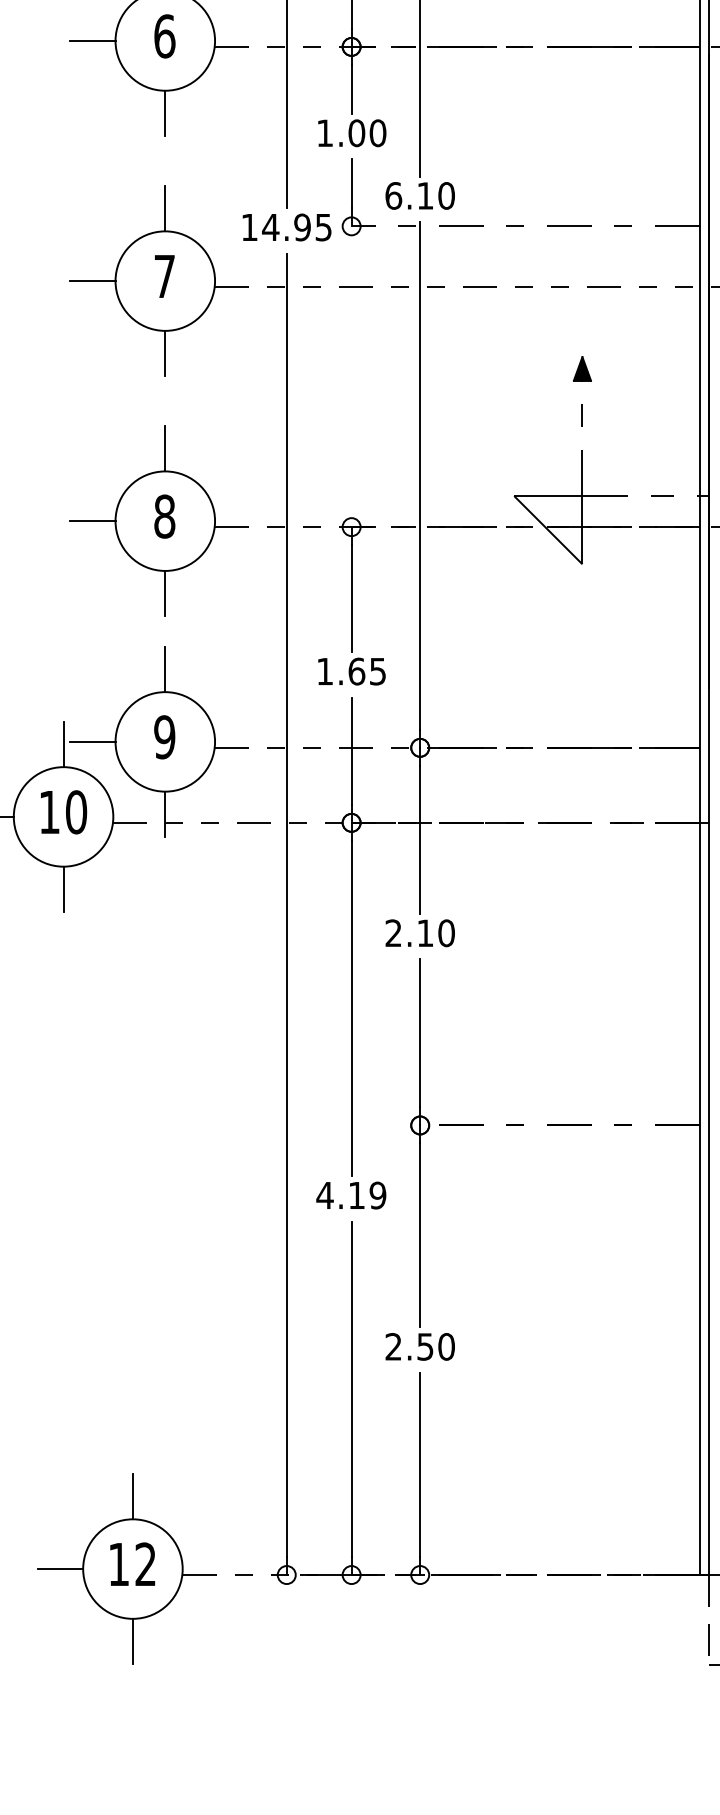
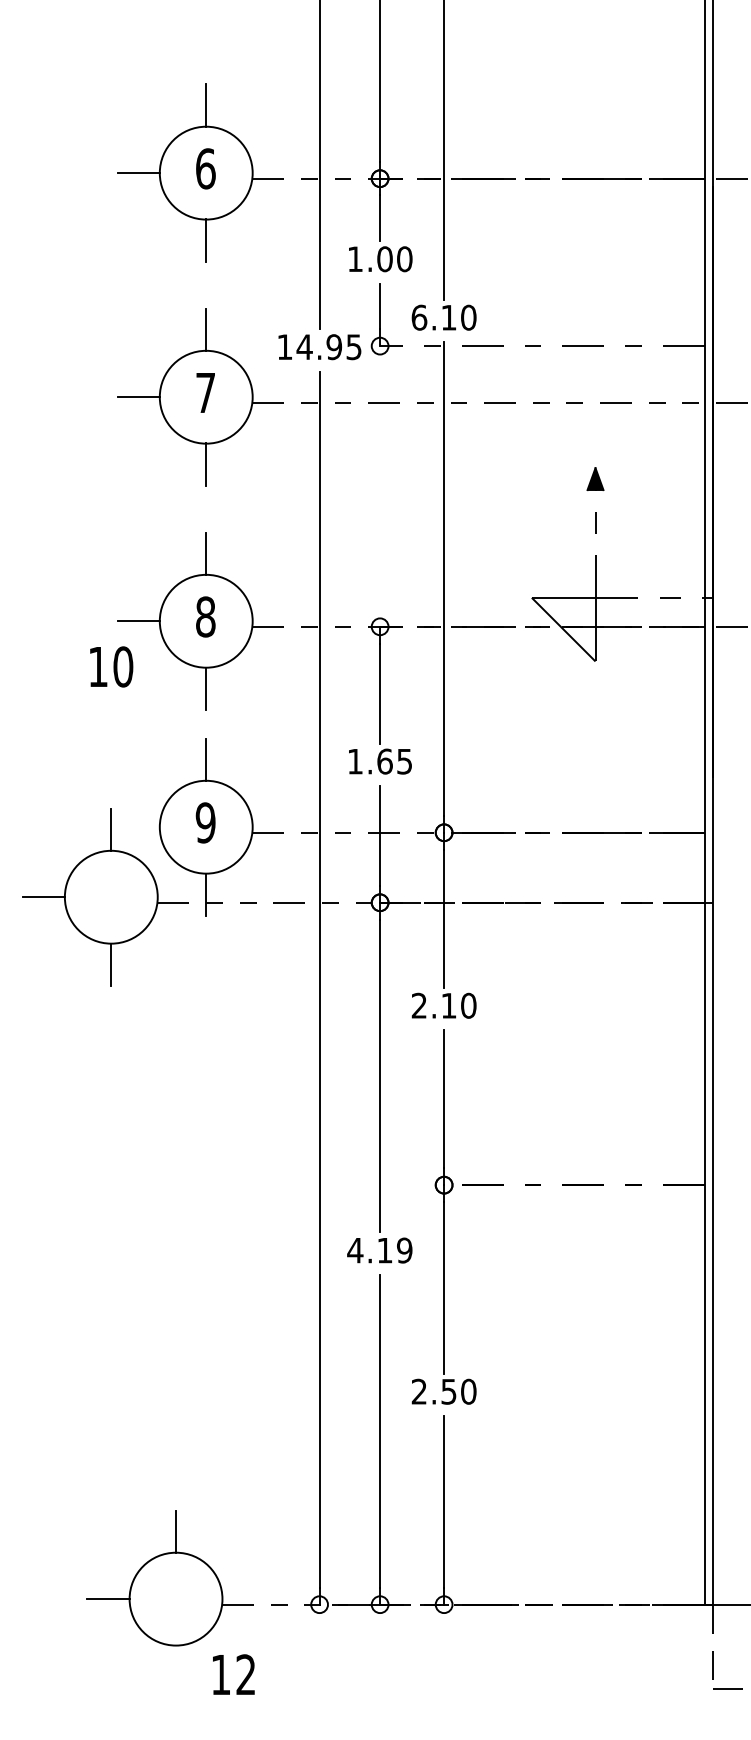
line: (92, 742) -> (138, 827), removed
text: (63, 811) -> (111, 666), moved
text: (132, 1564) -> (233, 1674), moved
line: (133, 1641) -> (176, 1666), removed

